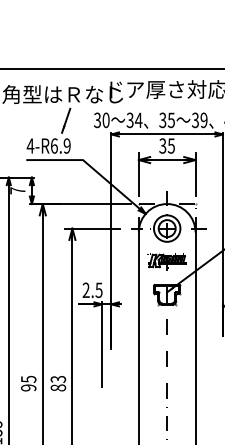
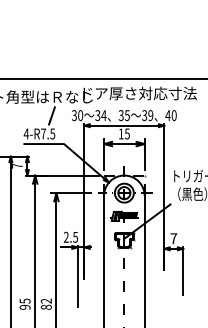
text: (61, 145) -> (48, 133), 4-R6.9 -> 4-R7.5
text: (161, 145) -> (120, 133), 35 -> 15
text: (58, 378) -> (46, 300), 83 -> 82

